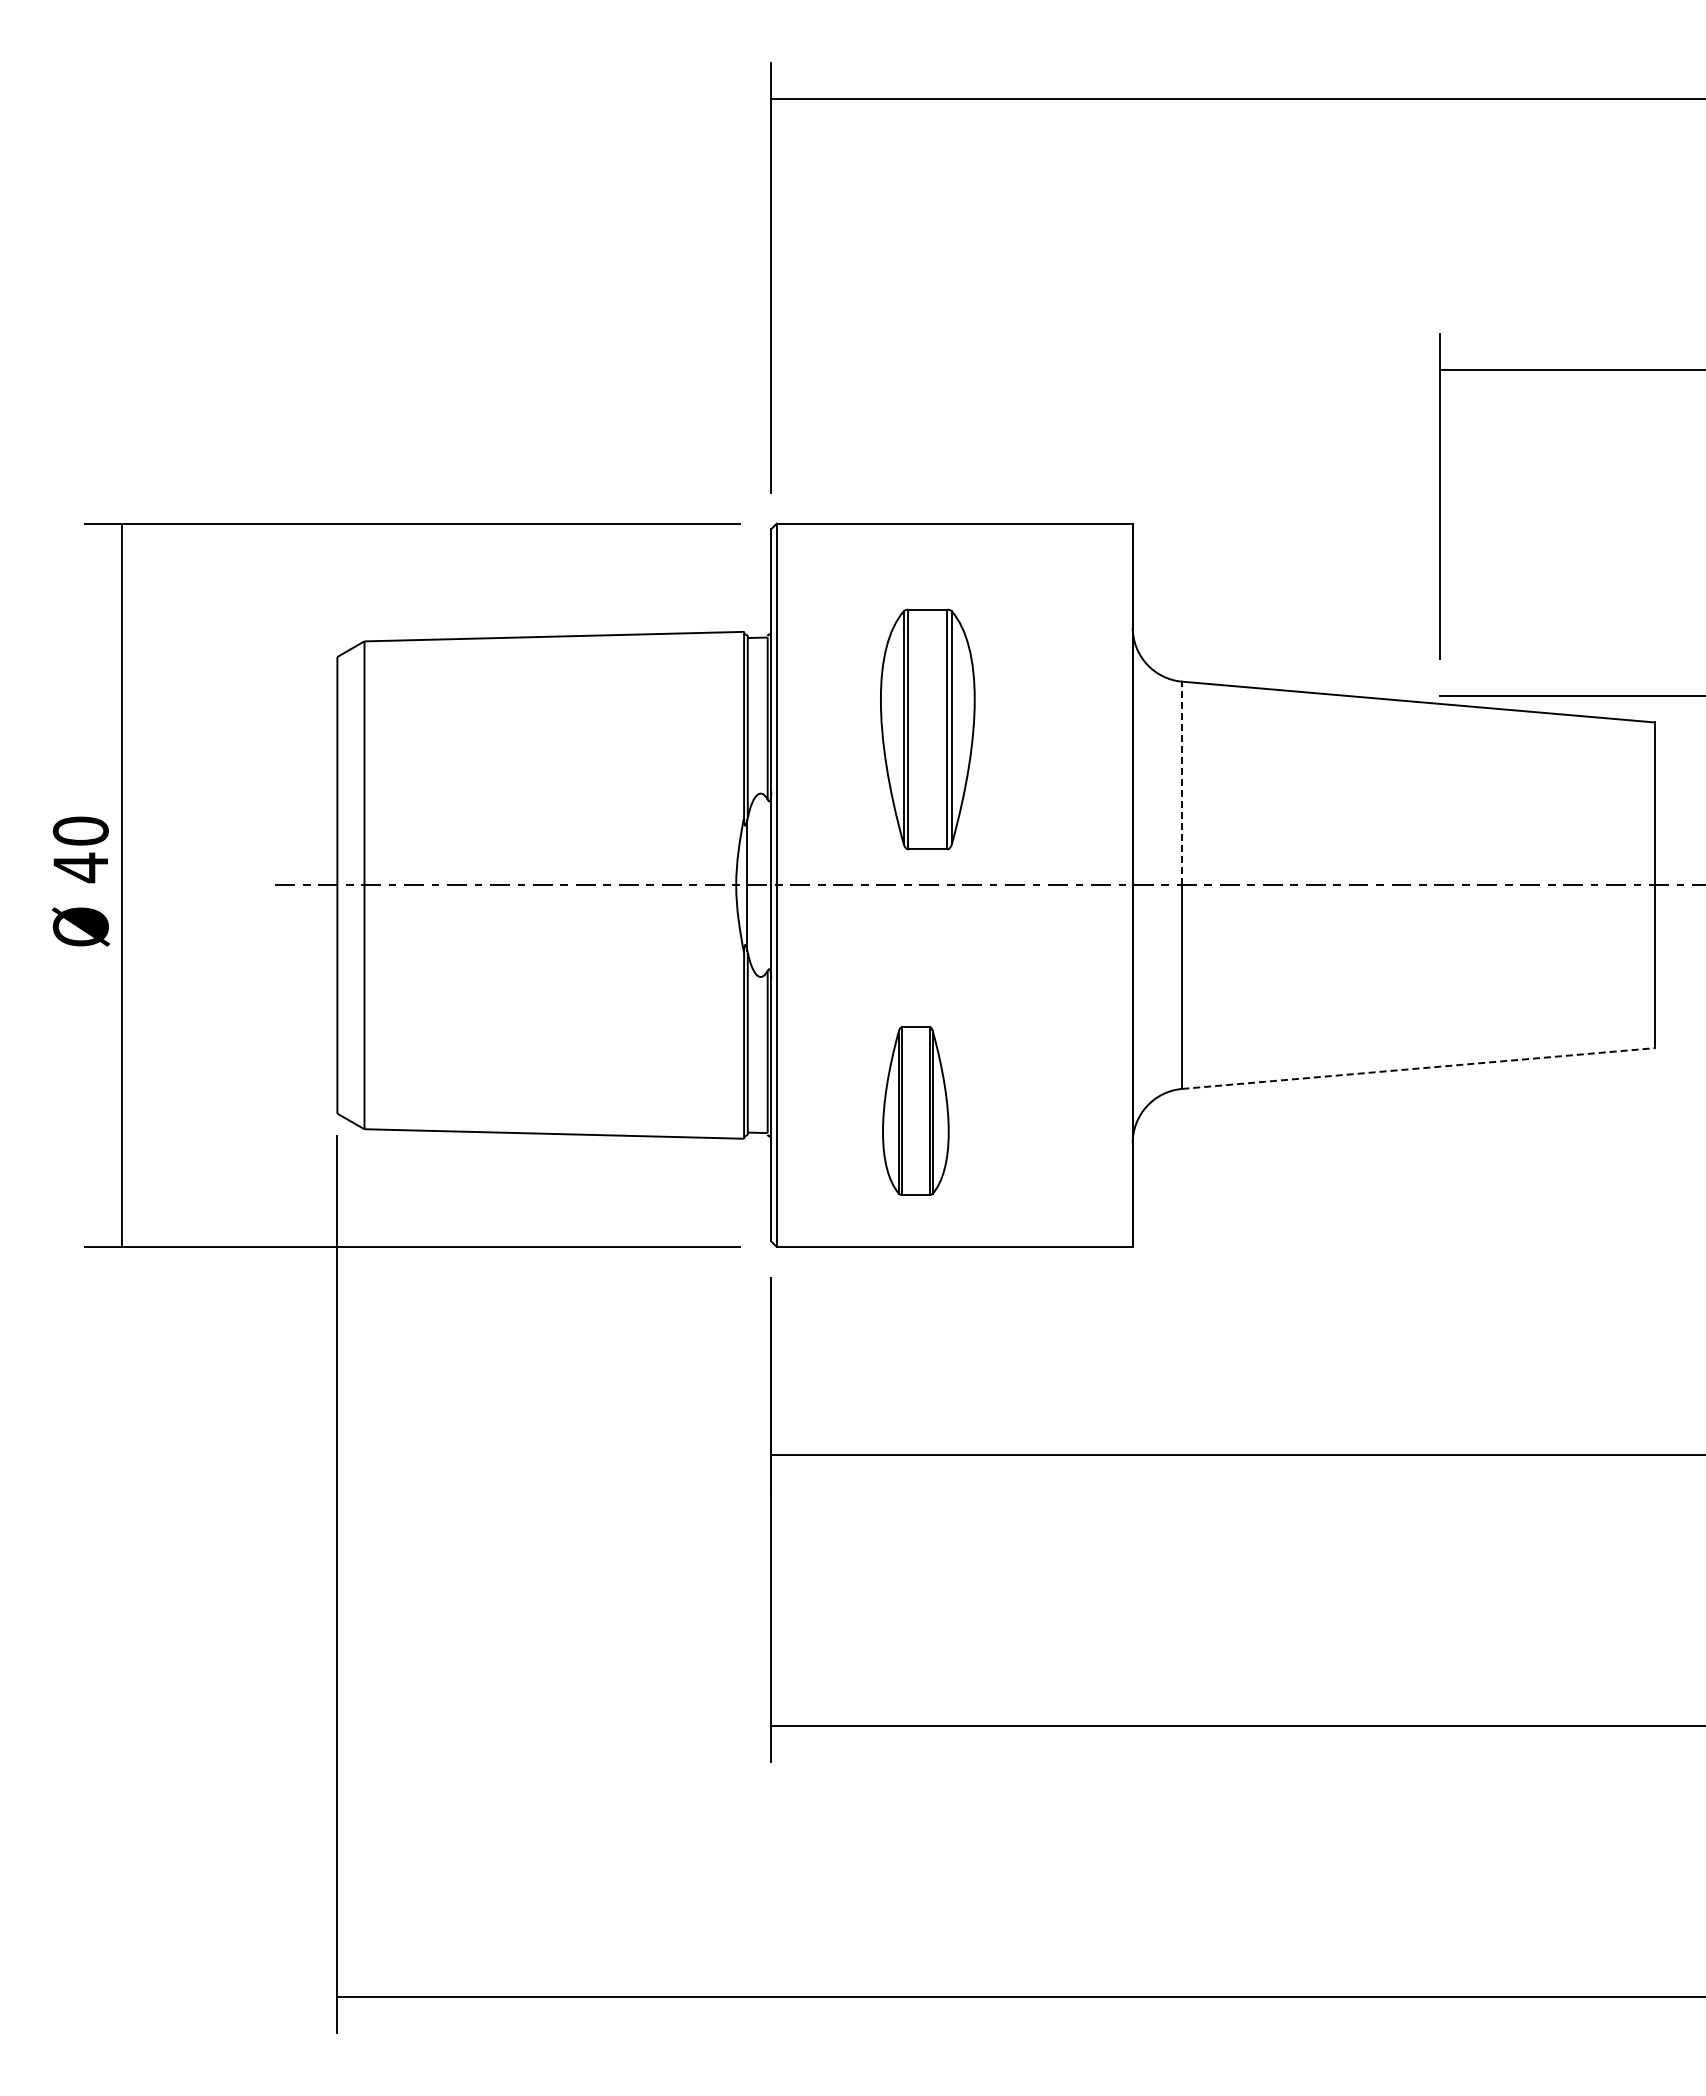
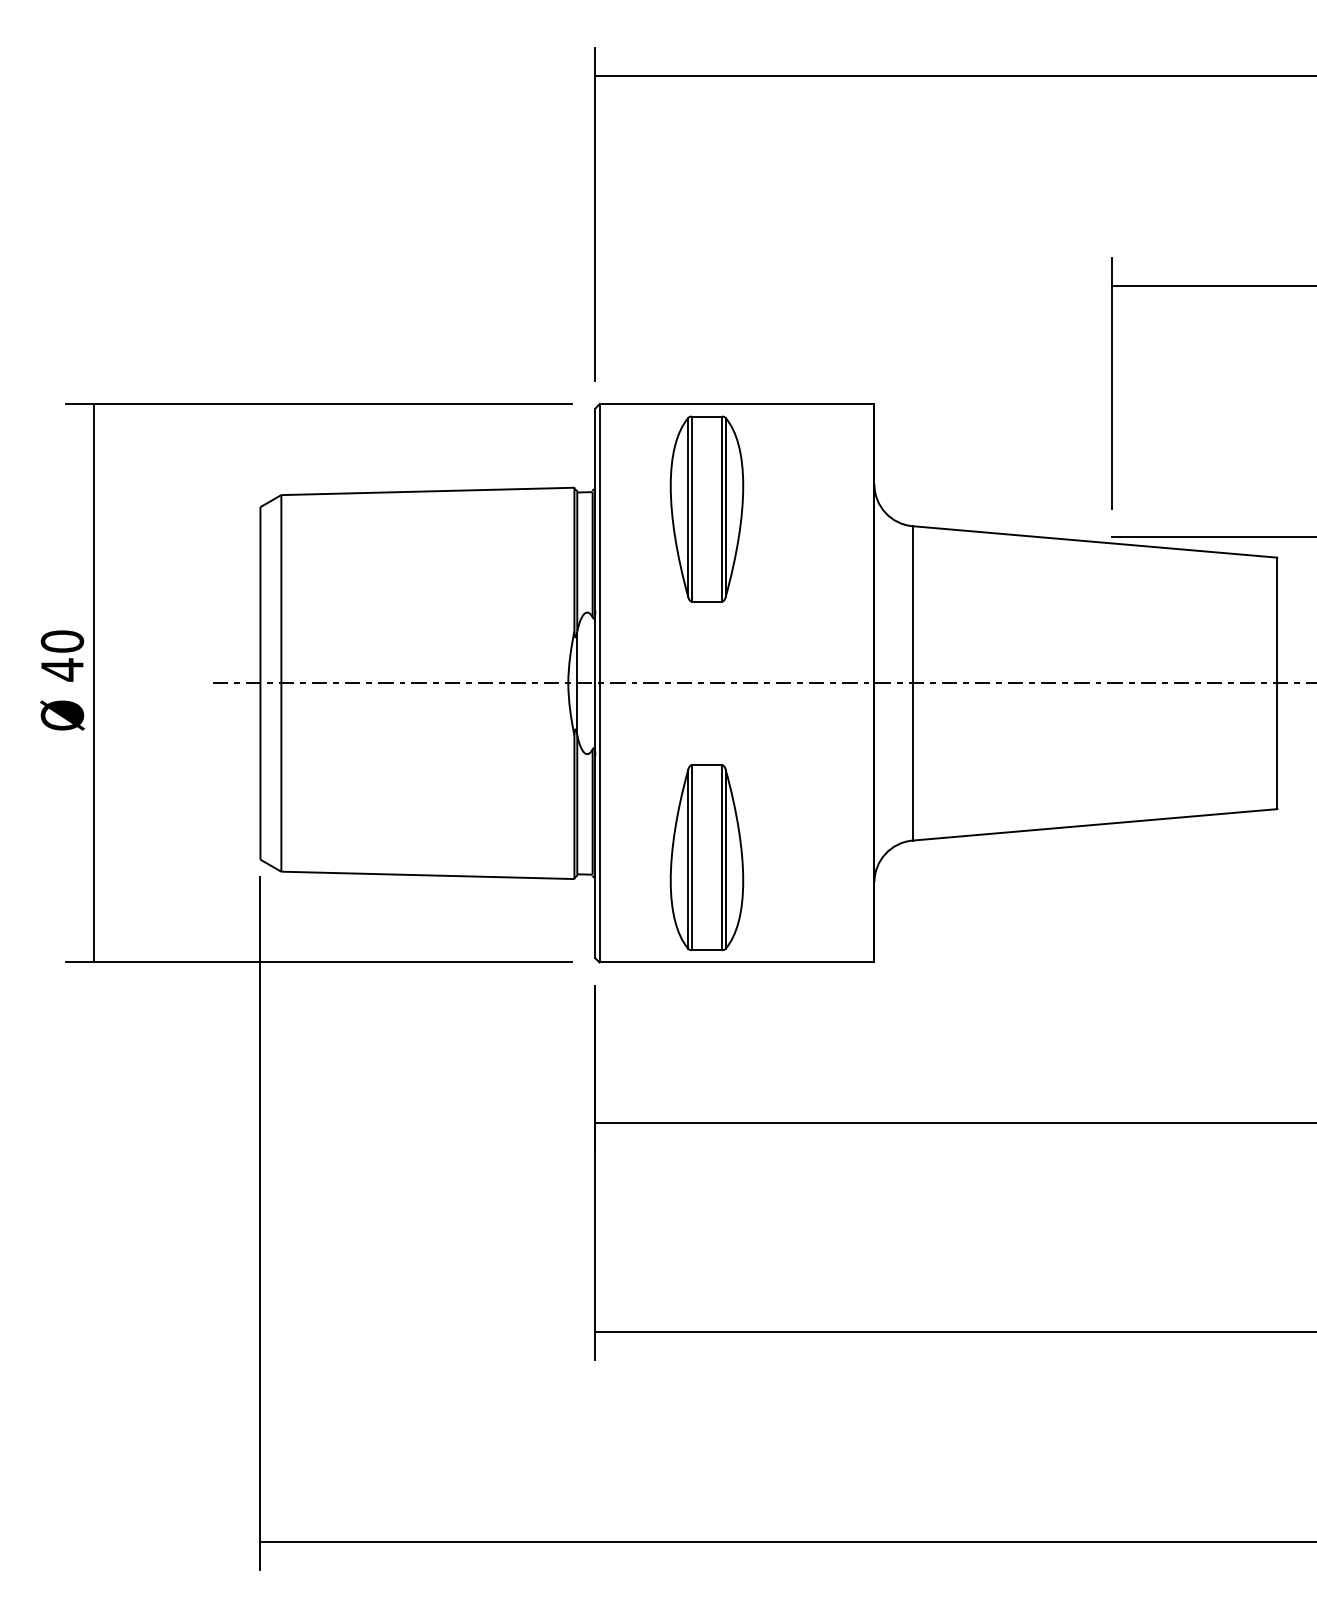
part: (927, 729) -> (706, 509), moved
line: (1182, 783) -> (912, 604), dashed -> solid
line: (1418, 1068) -> (1095, 824), dashed -> solid
part: (915, 1110) -> (706, 857), size x1.43

